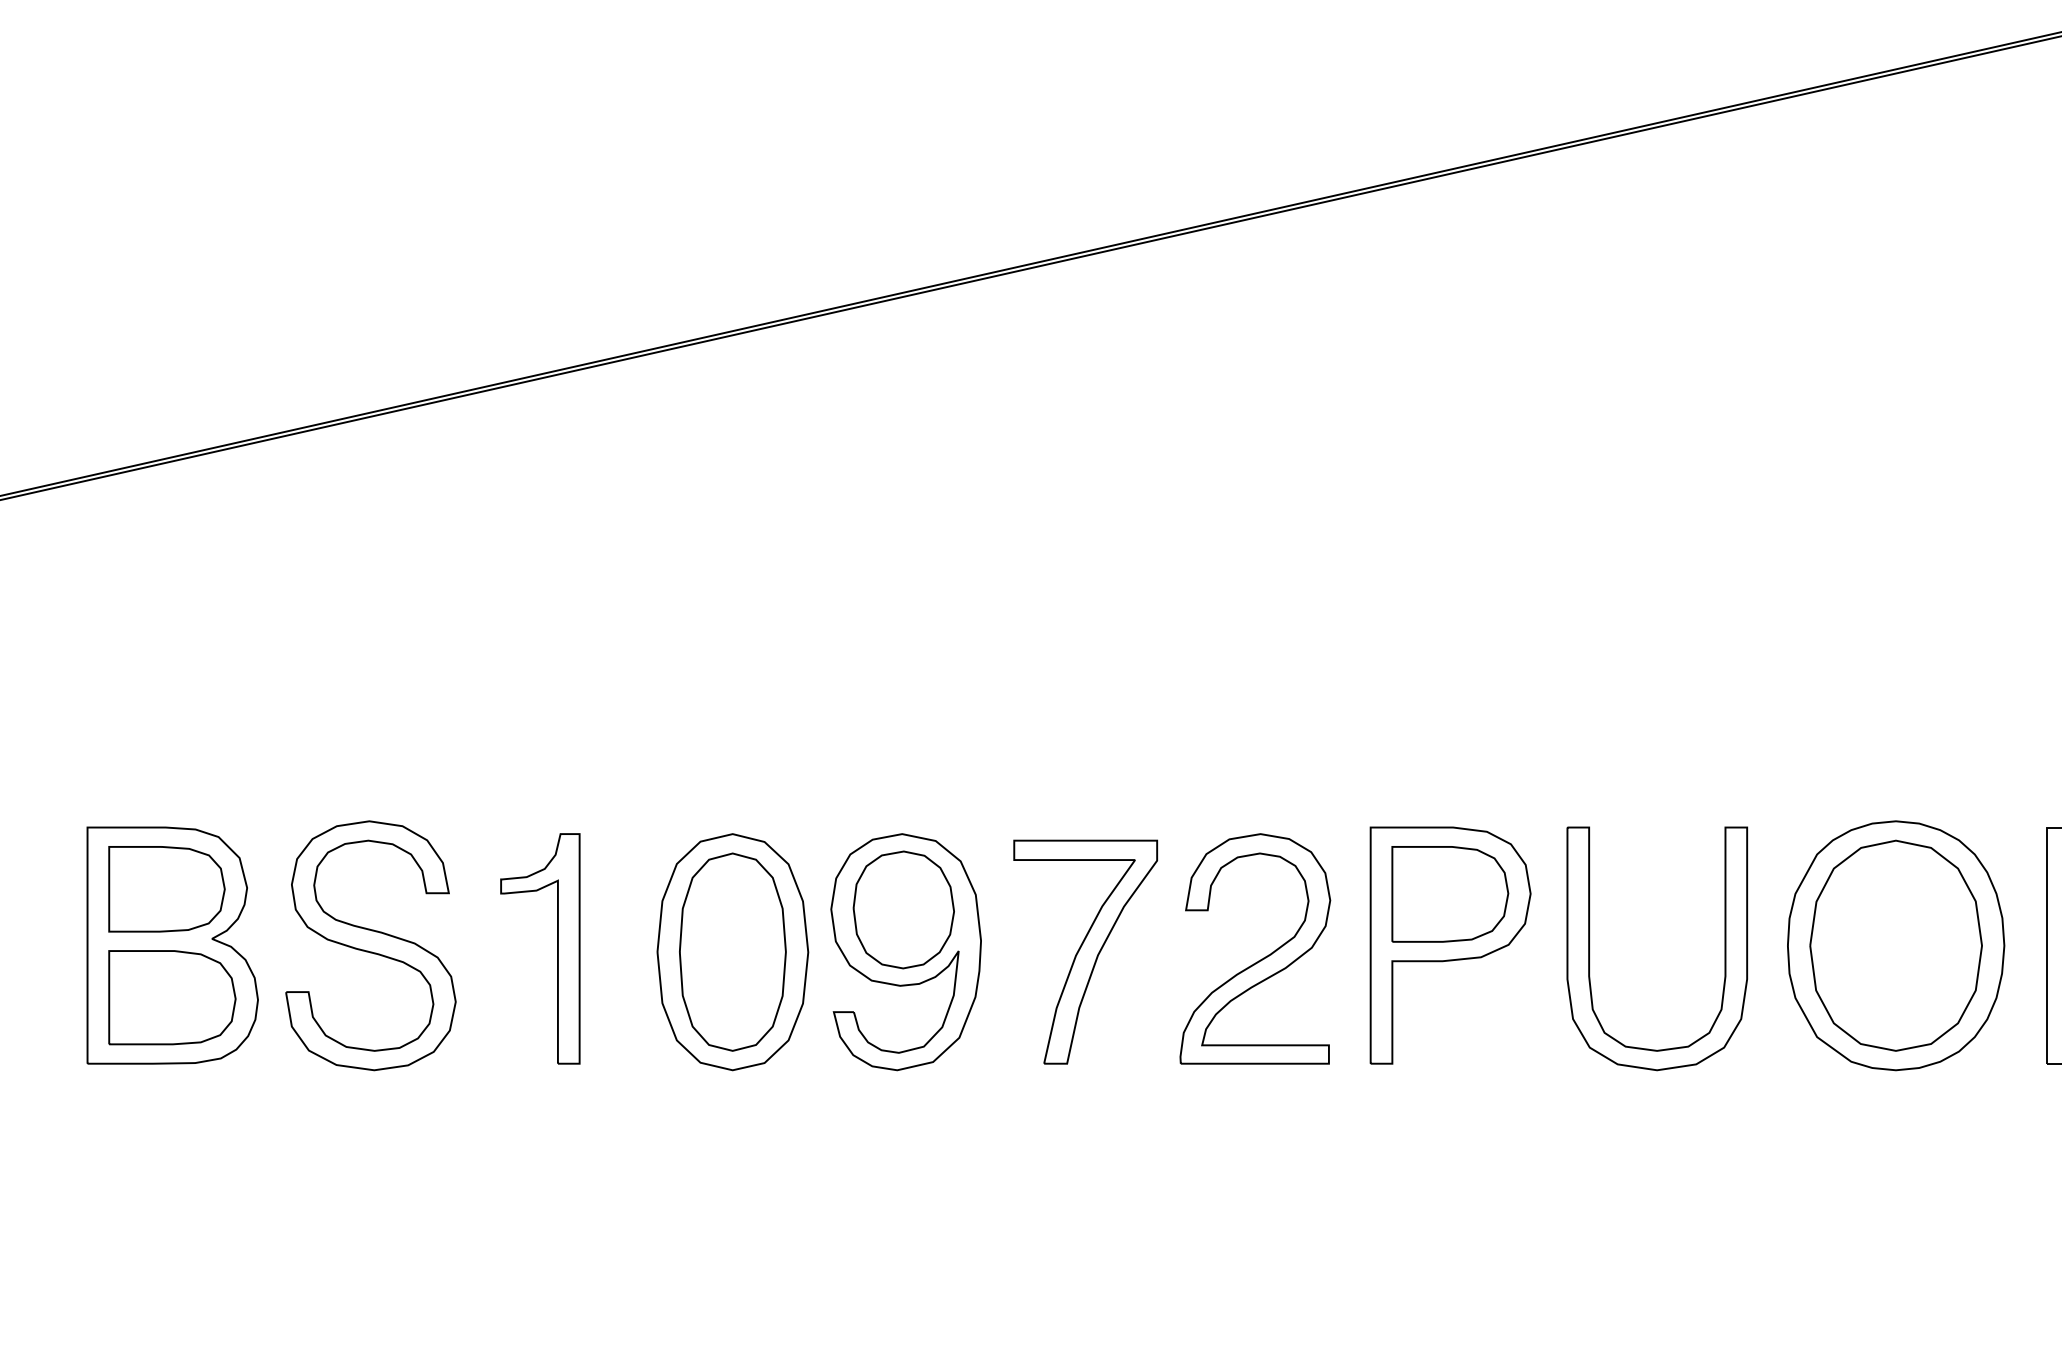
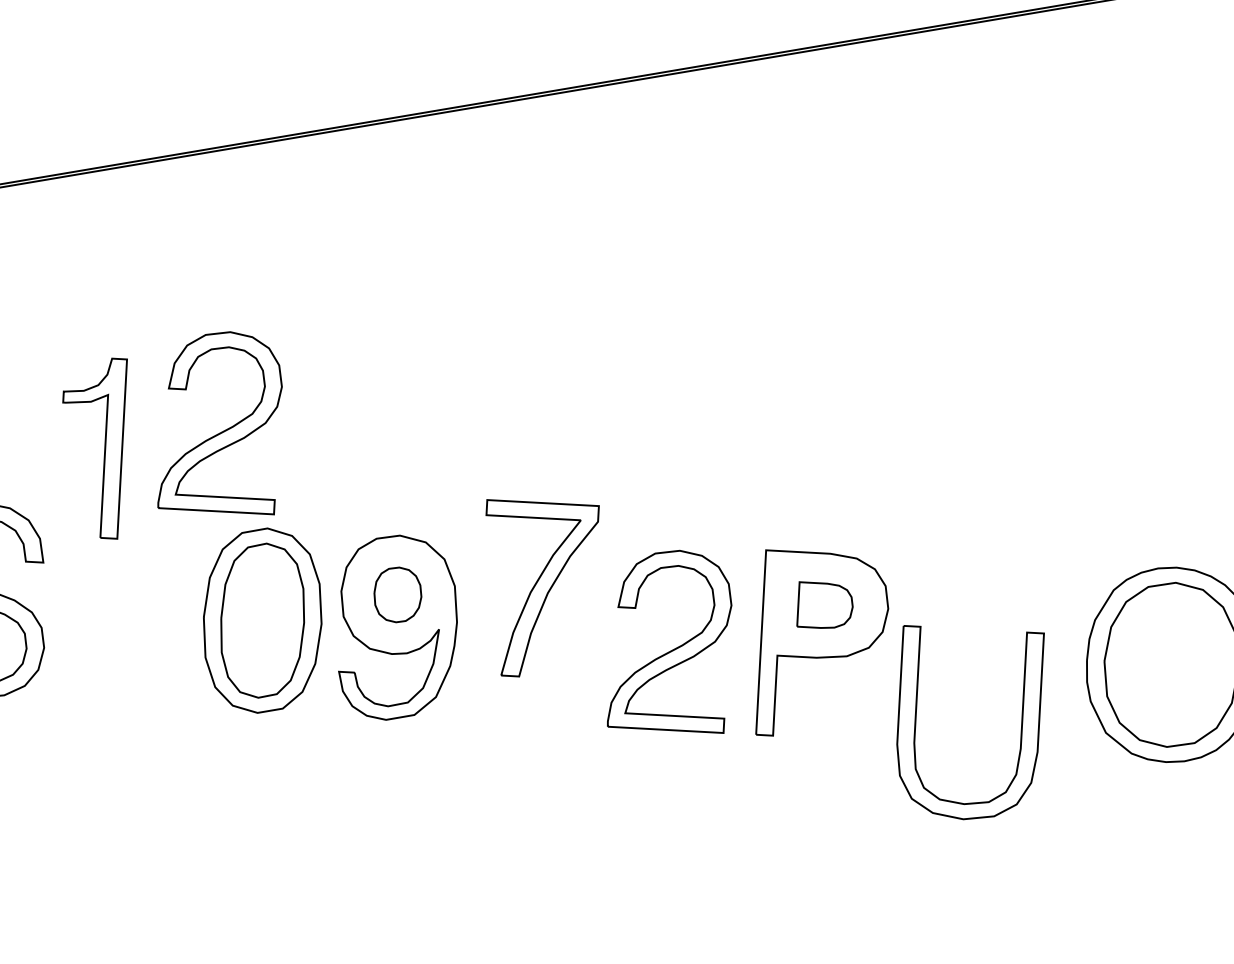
part: (672, 710) -> (225, 429), added
part: (1450, 894) -> (825, 605), size x0.6
part: (903, 909) -> (397, 594), size x0.6
part: (557, 948) -> (104, 447), moved
part: (1724, 948) -> (1021, 727), moved
part: (1085, 951) -> (538, 589), moved

